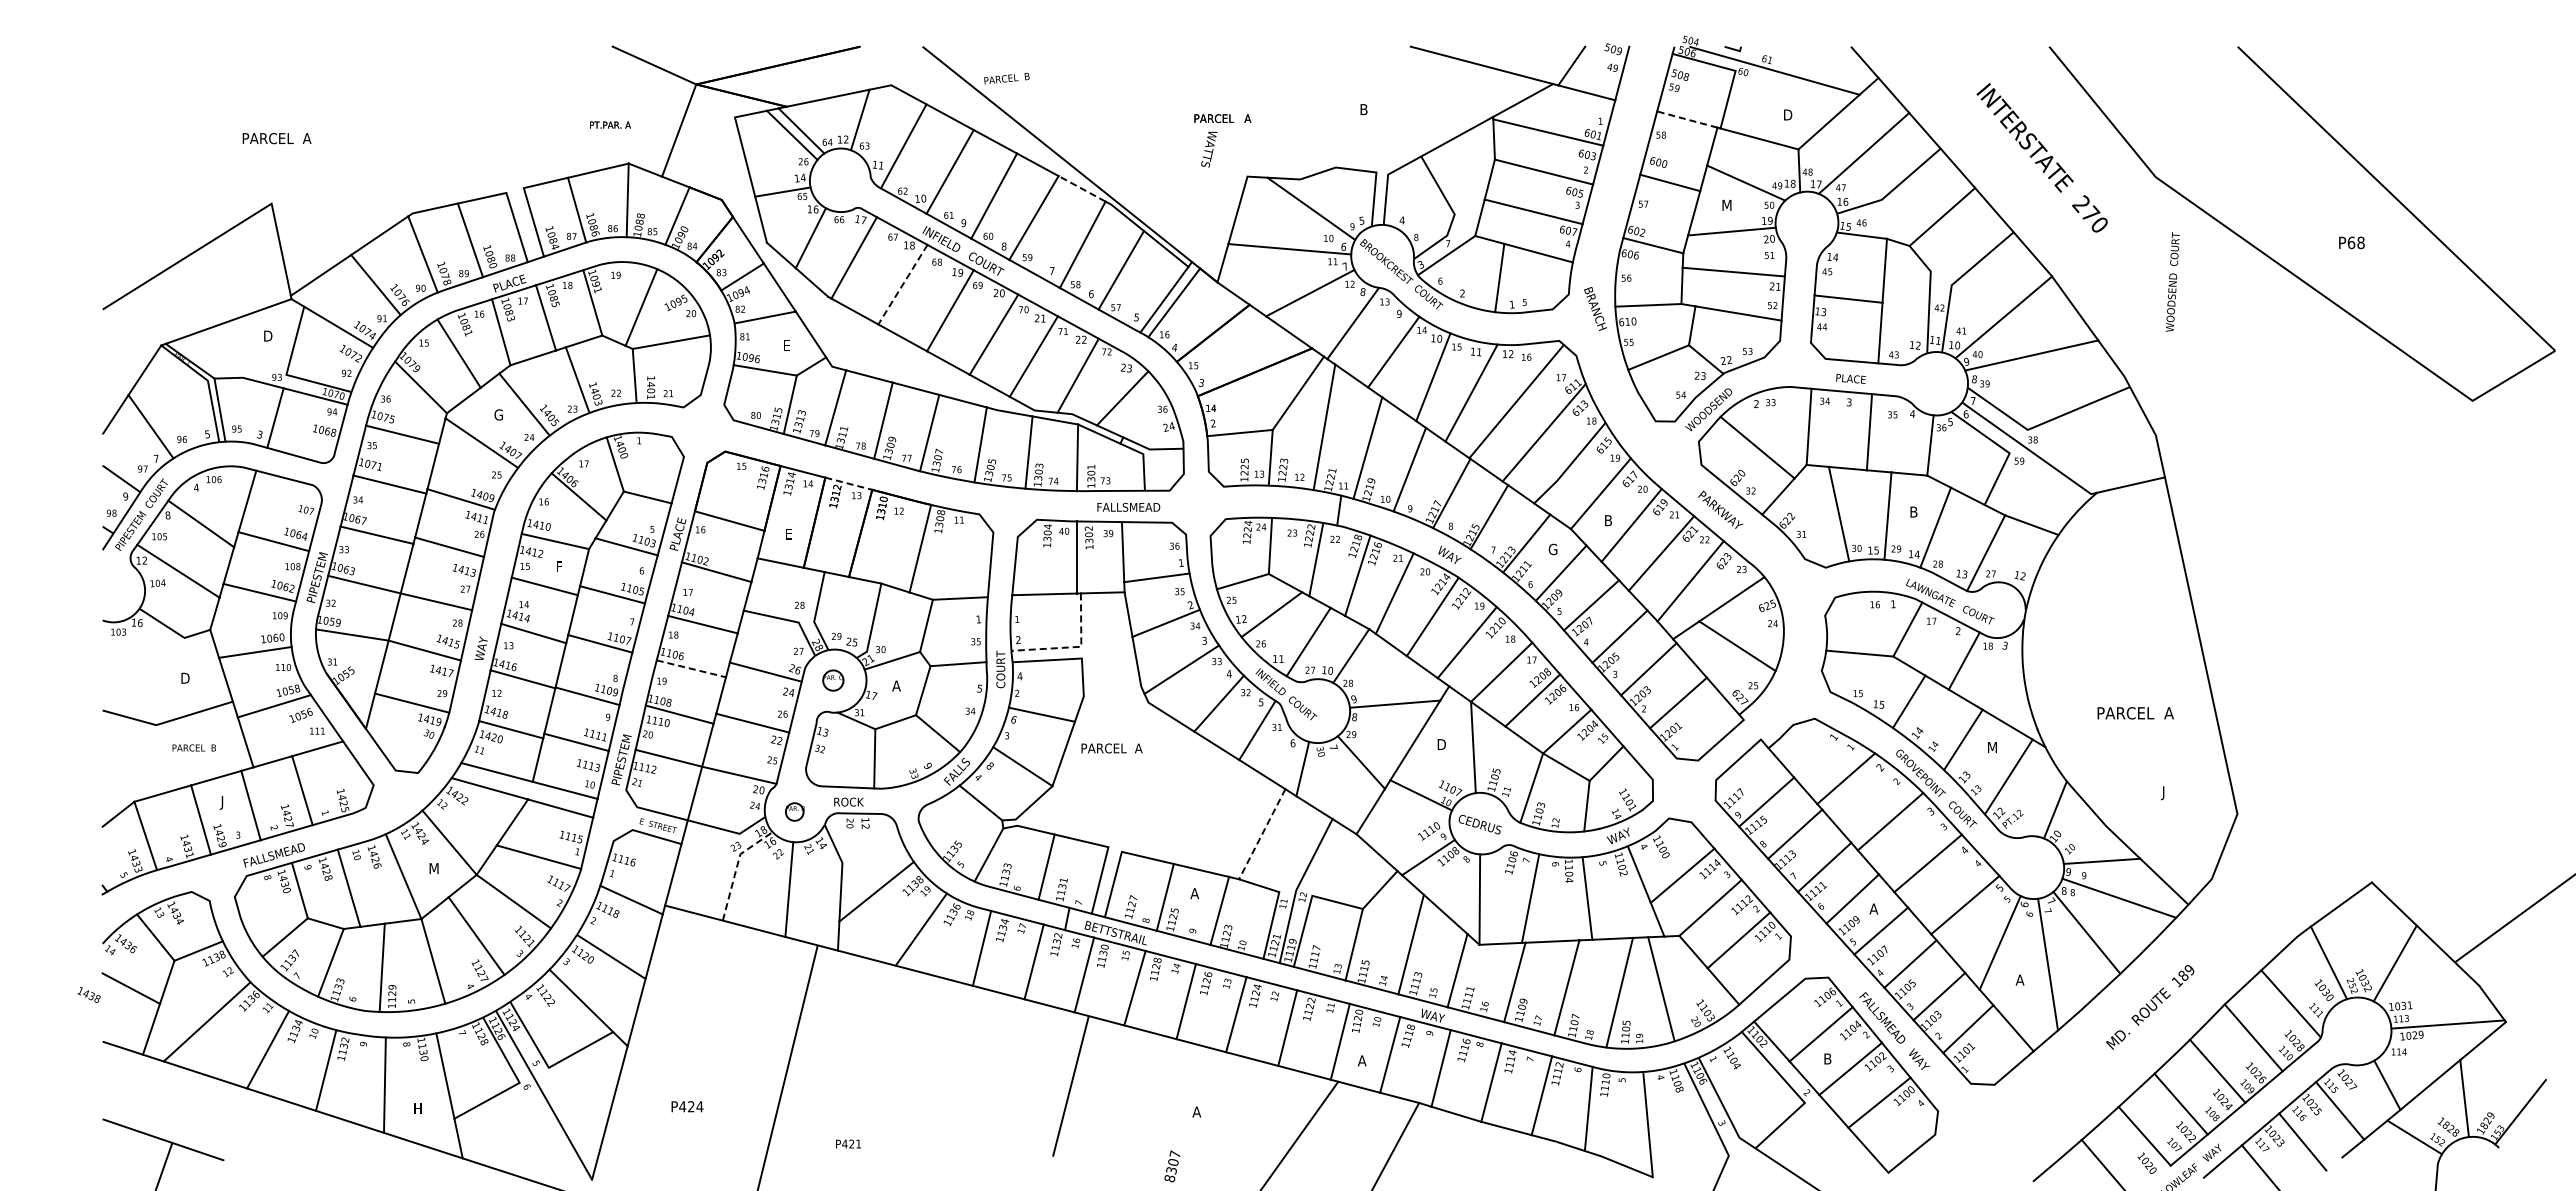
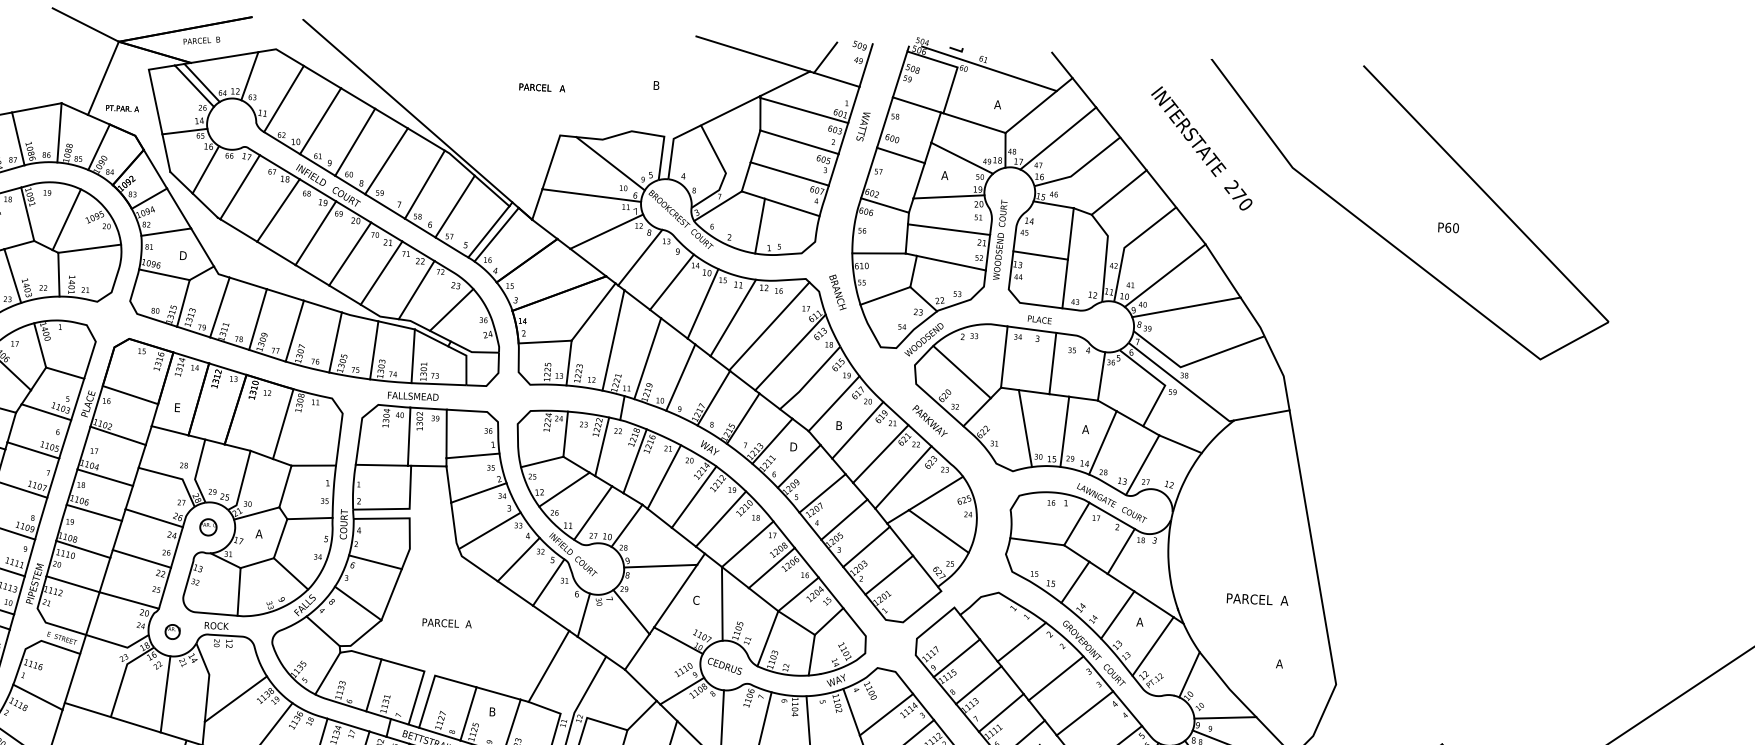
text: (1006, 78) -> (201, 40), moved
text: (1787, 114) -> (997, 104), D -> A
line: (1686, 119) -> (916, 104), dashed -> solid
text: (610, 124) -> (122, 108), moved
text: (1209, 149) -> (863, 126), moved
line: (1082, 188) -> (426, 139), dashed -> solid
text: (1726, 204) -> (945, 174), M -> A
text: (2360, 242) -> (1455, 227), P68 -> P60
text: (2172, 281) -> (1000, 239), moved
line: (902, 284) -> (278, 210), dashed -> solid
text: (1595, 308) -> (837, 292), moved
text: (787, 345) -> (183, 255), E -> D
line: (849, 483) -> (228, 368), dashed -> solid
text: (1128, 506) -> (413, 395), moved
text: (1913, 511) -> (1085, 429), B -> A
text: (1552, 549) -> (793, 446), G -> D
line: (1073, 647) -> (403, 509), dashed -> solid
line: (691, 668) -> (94, 512), dashed -> solid
text: (1441, 744) -> (696, 600), D -> C
text: (1991, 747) -> (1140, 622), M -> A
text: (1111, 748) -> (446, 623), moved
text: (2165, 793) -> (1278, 665), J -> A
line: (1262, 834) -> (549, 666), dashed -> solid
line: (736, 867) -> (123, 674), dashed -> solid
text: (1194, 893) -> (492, 711), A -> B

